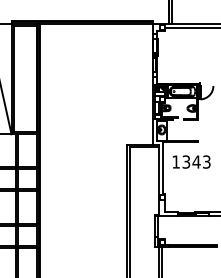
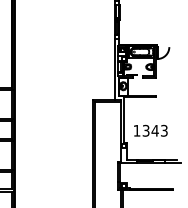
text: (191, 161) -> (150, 130), moved

